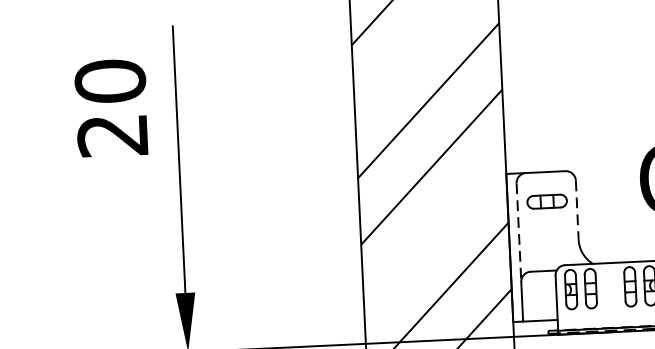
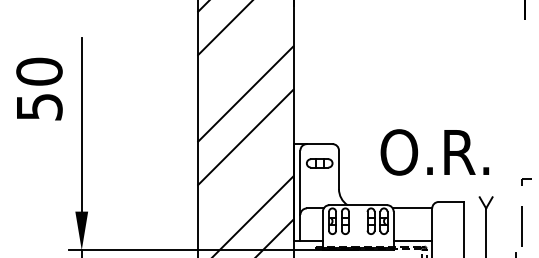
text: (112, 136) -> (39, 107), 20 -> 50
line: (576, 211) -> (338, 170), dashed -> solid
line: (519, 233) -> (300, 183), dashed -> solid

